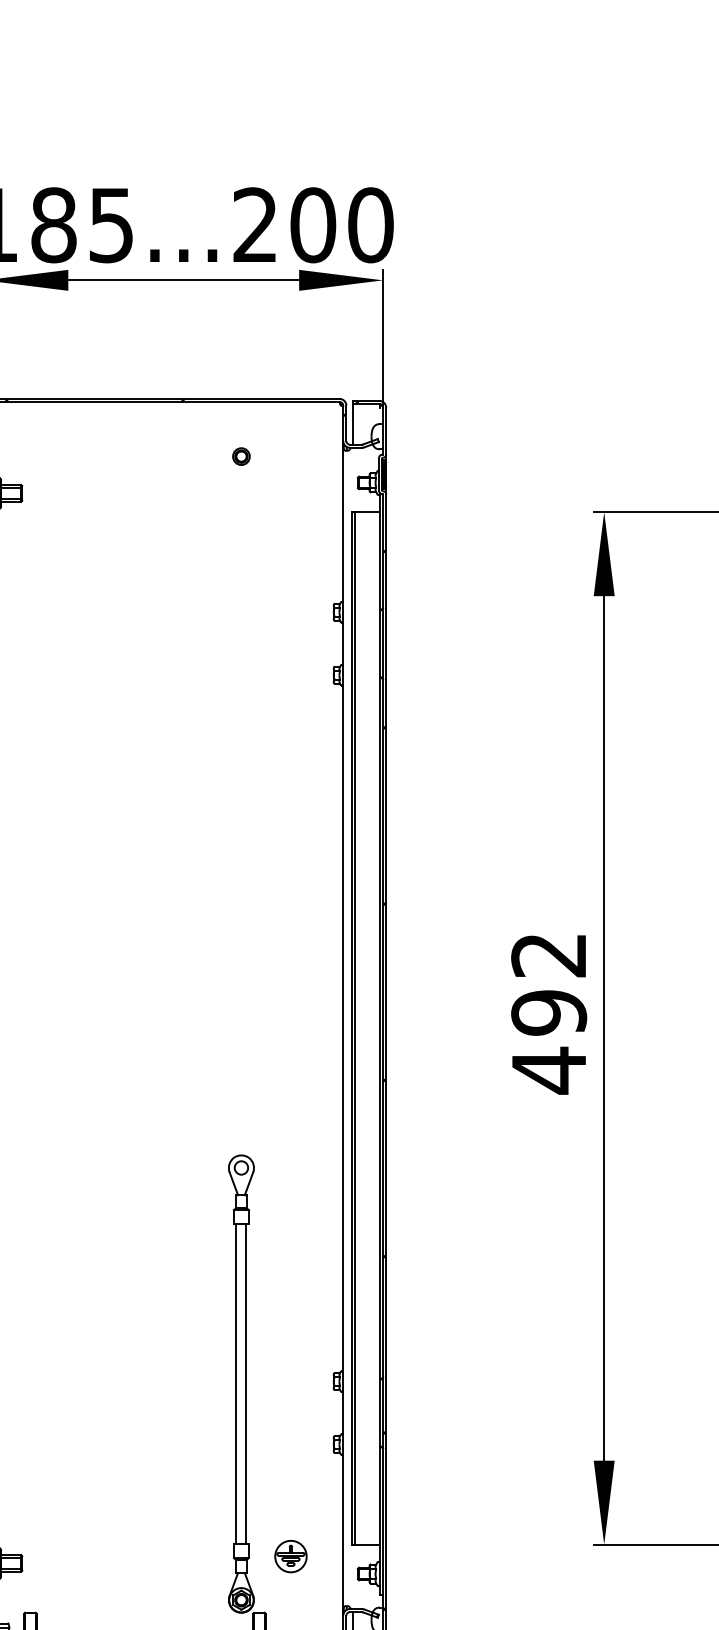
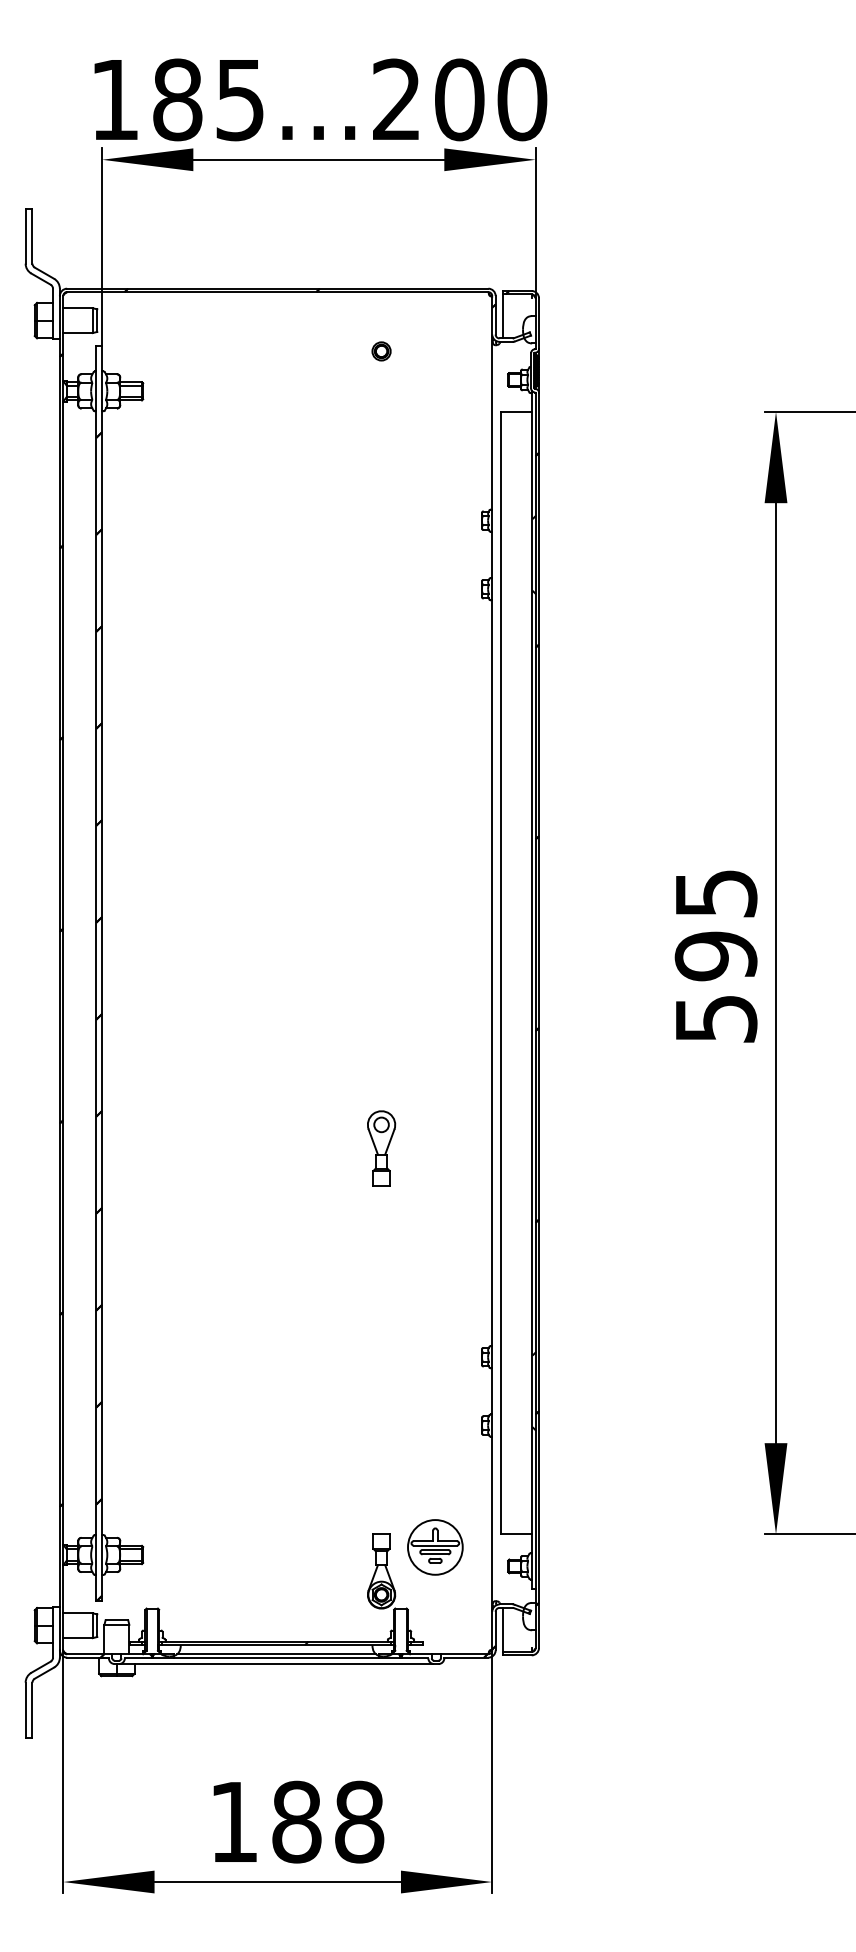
text: (548, 1014) -> (715, 957), 492 -> 595
line: (354, 1027) -> (504, 972), removed
line: (236, 1383) -> (376, 1359), removed
line: (246, 1383) -> (387, 1359), removed
part: (291, 1556) -> (435, 1547), size x1.6

